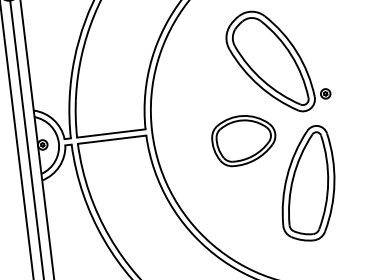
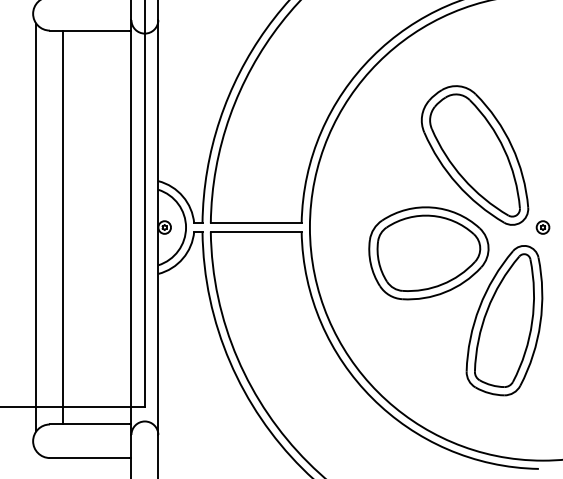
part: (325, 93) -> (542, 227), moved
part: (243, 140) -> (428, 253), size x1.43

